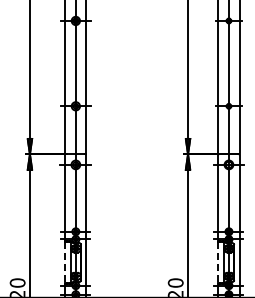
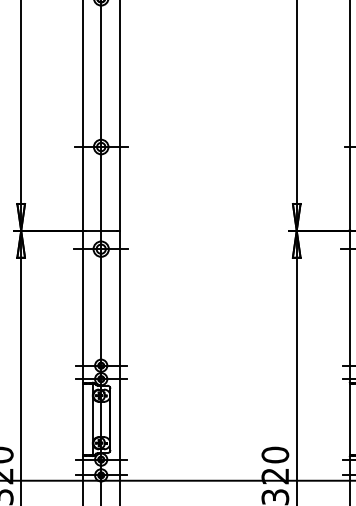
line: (65, 263) -> (83, 421), dashed -> solid
line: (218, 263) -> (349, 421), dashed -> solid

